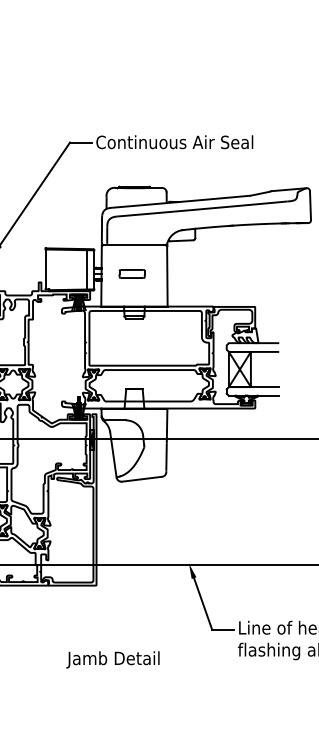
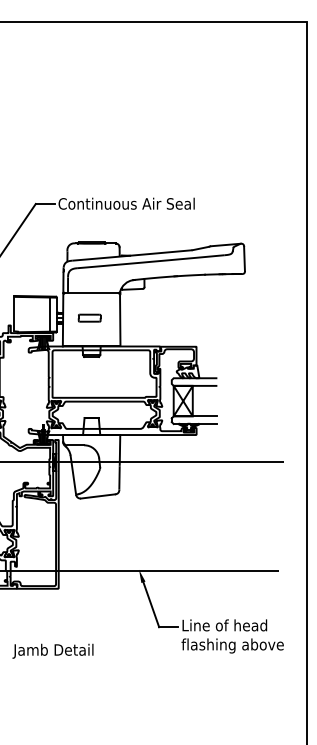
text: (112, 658) -> (52, 650), moved

